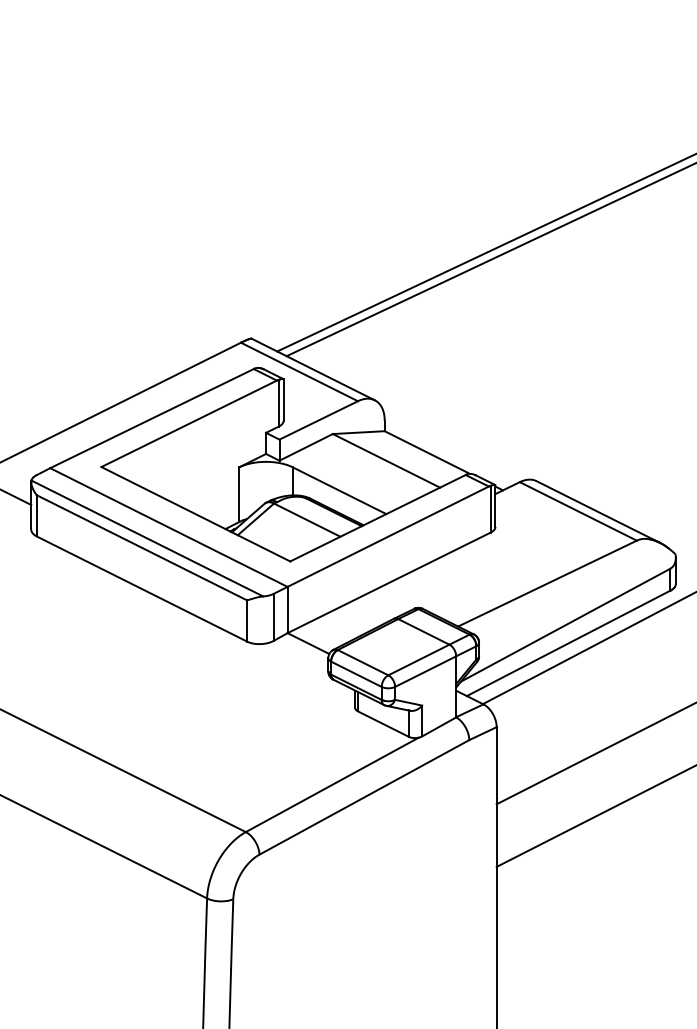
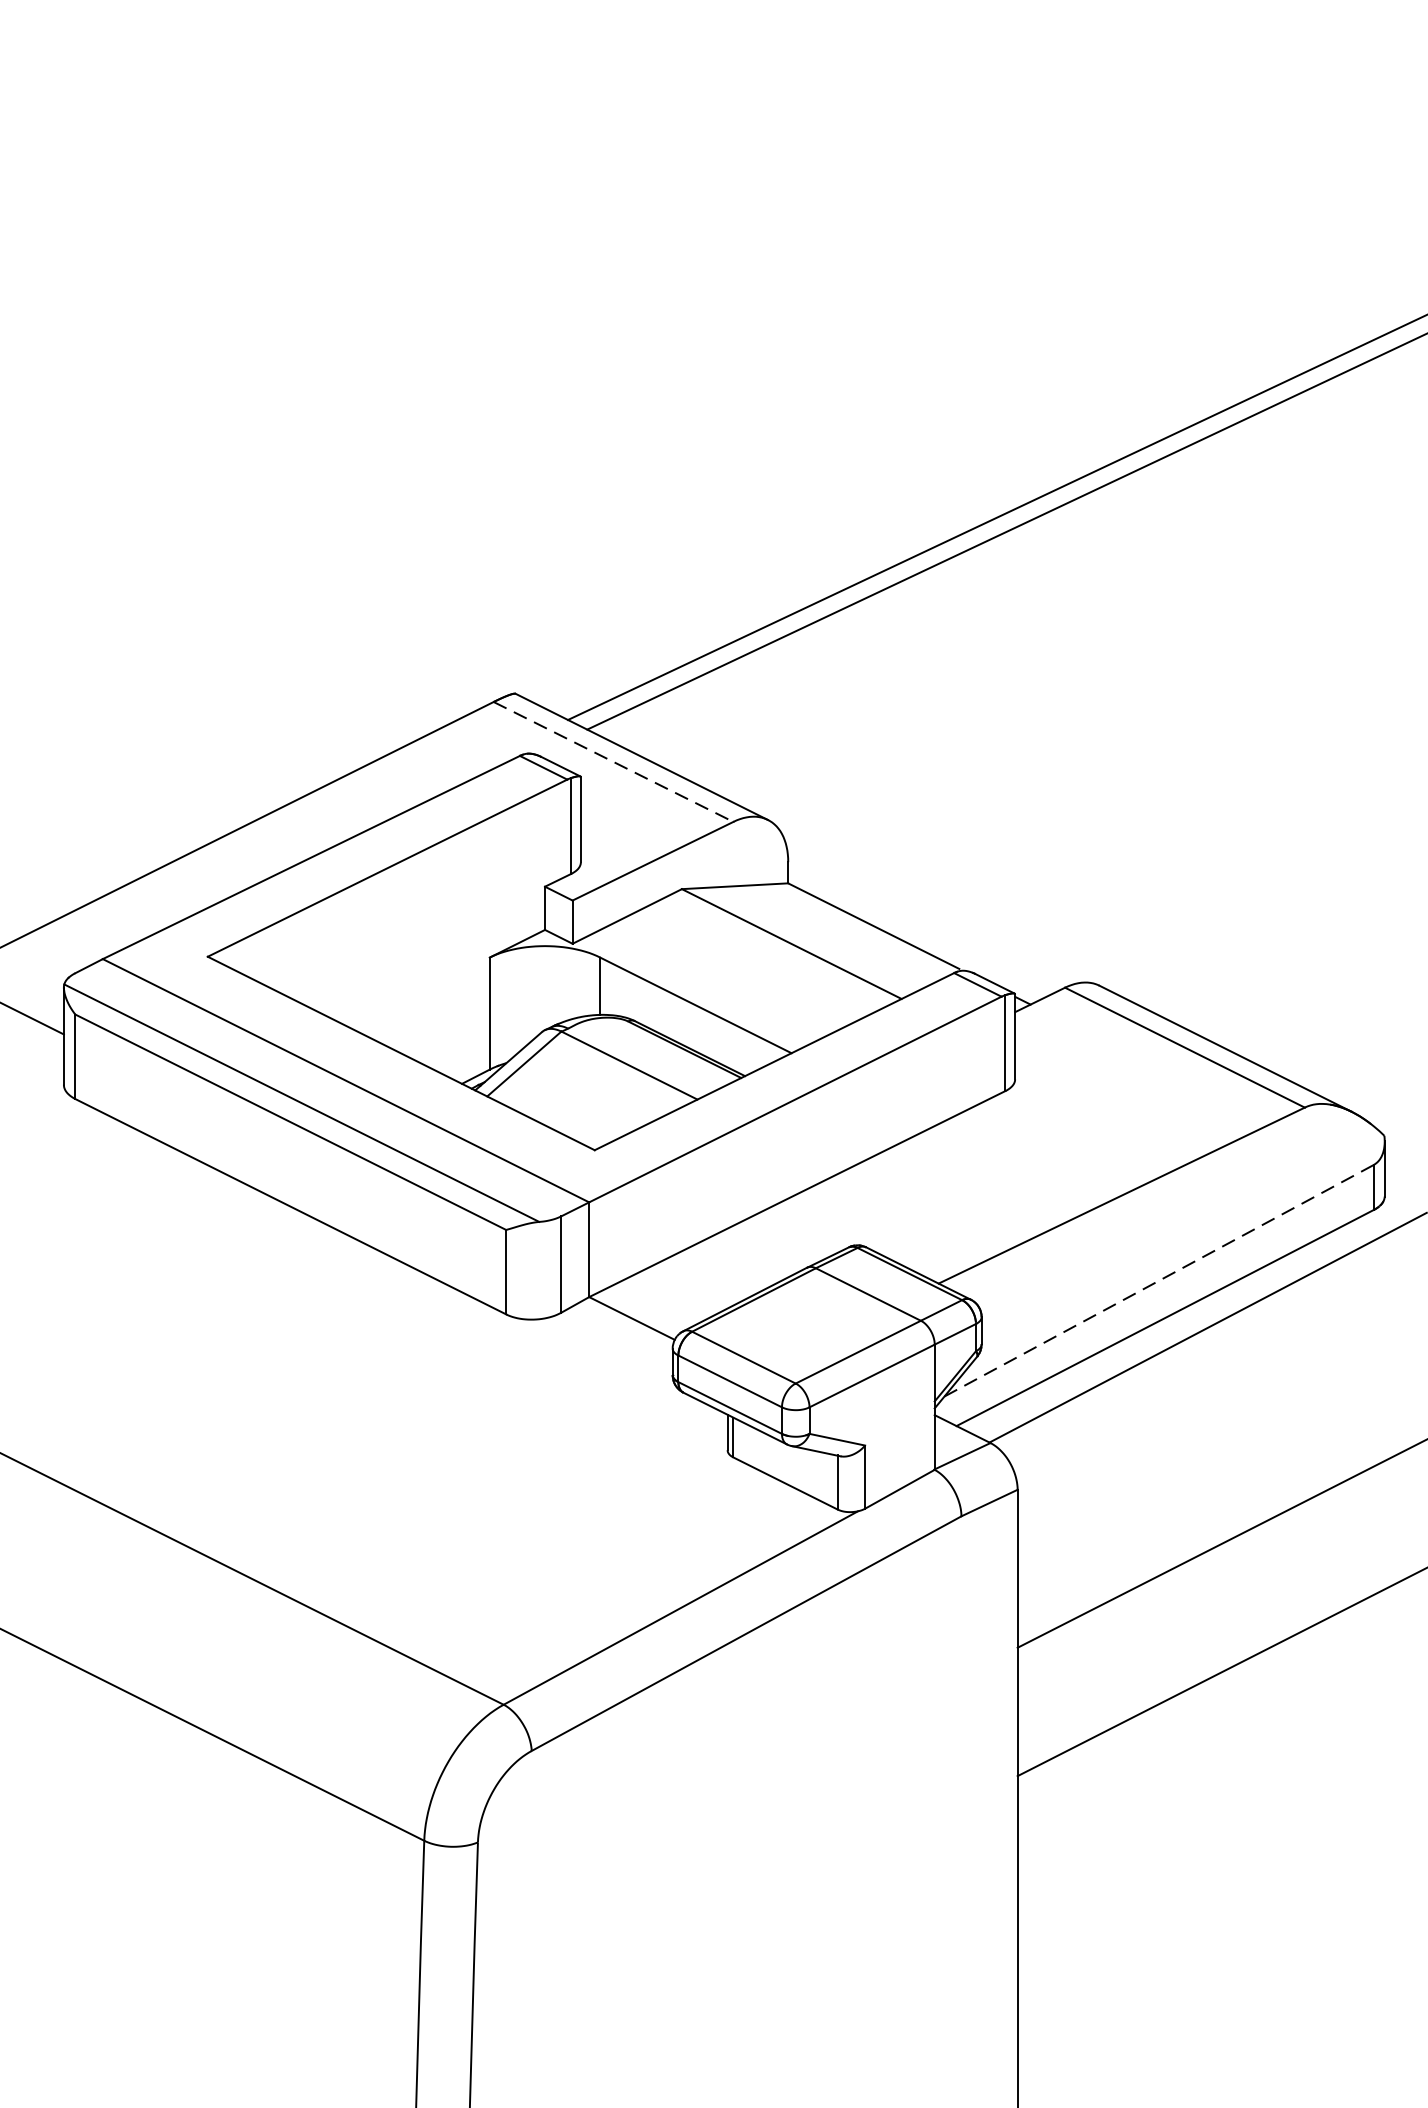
line: (299, 372) -> (613, 763), solid -> dashed
line: (565, 625) -> (1158, 1281), solid -> dashed

